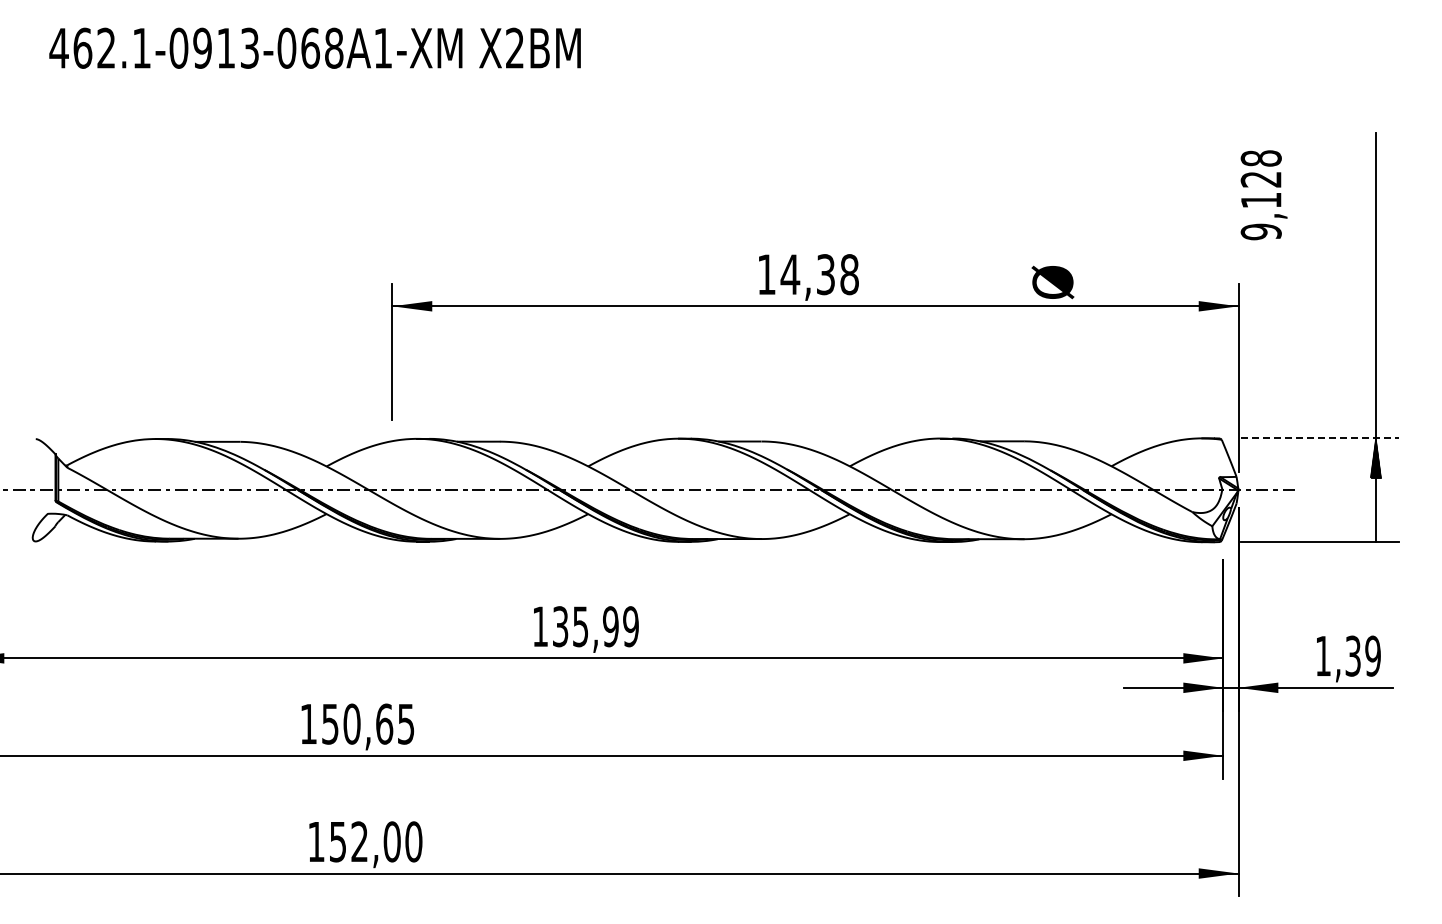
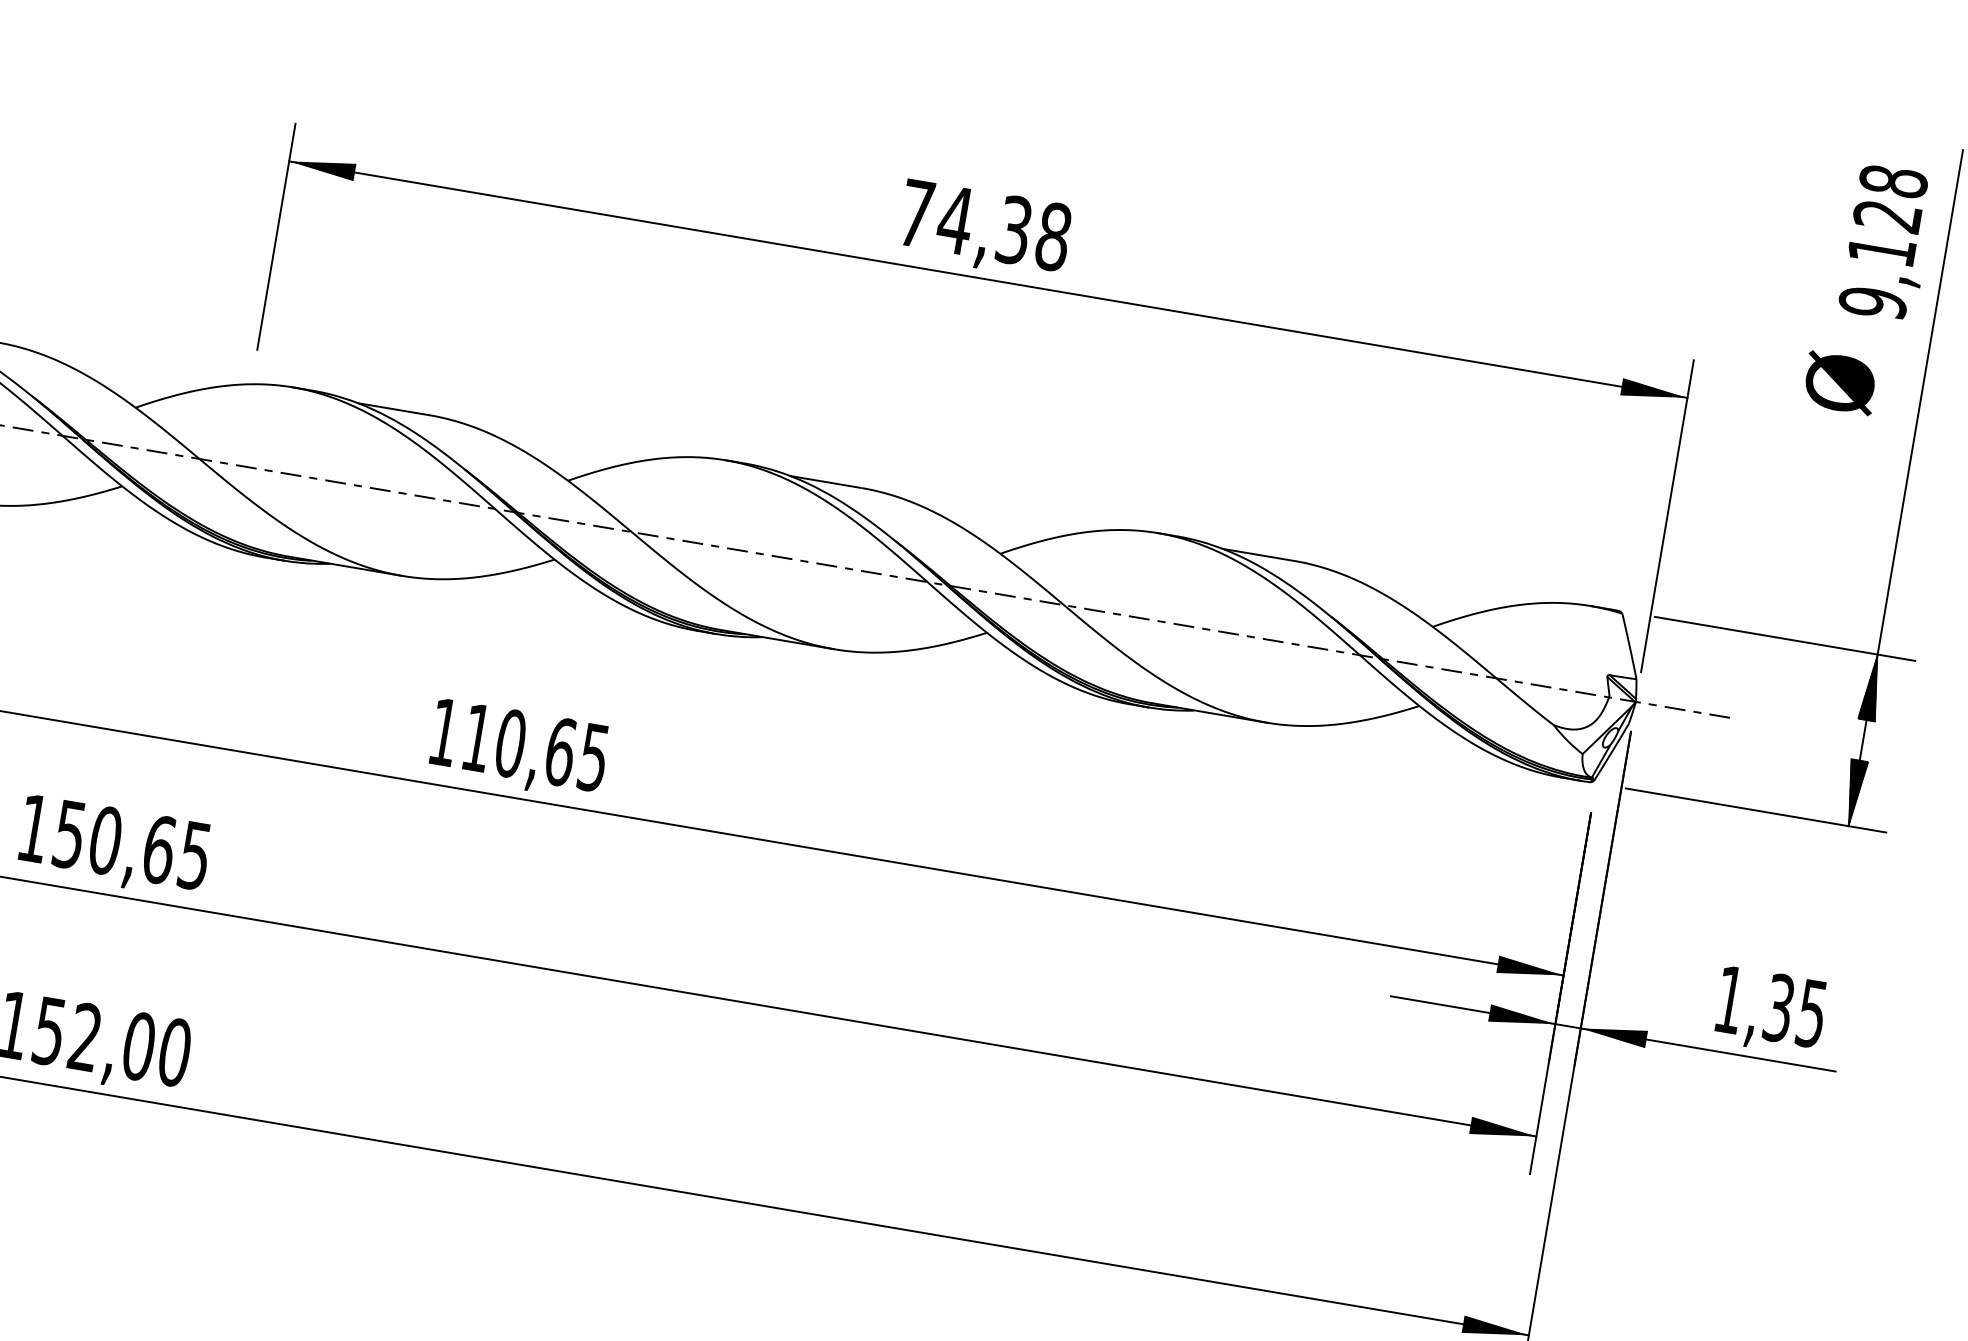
text: (1263, 195) -> (1886, 243), moved
text: (766, 274) -> (916, 213), 14,38 -> 74,38
text: (1052, 282) -> (1839, 383), moved
line: (1319, 438) -> (1784, 638), dashed -> solid
hatch: (1375, 522) -> (1853, 793), added
text: (595, 626) -> (535, 747), 135,99 -> 110,65
text: (1372, 655) -> (1811, 1012), 1,39 -> 1,35

